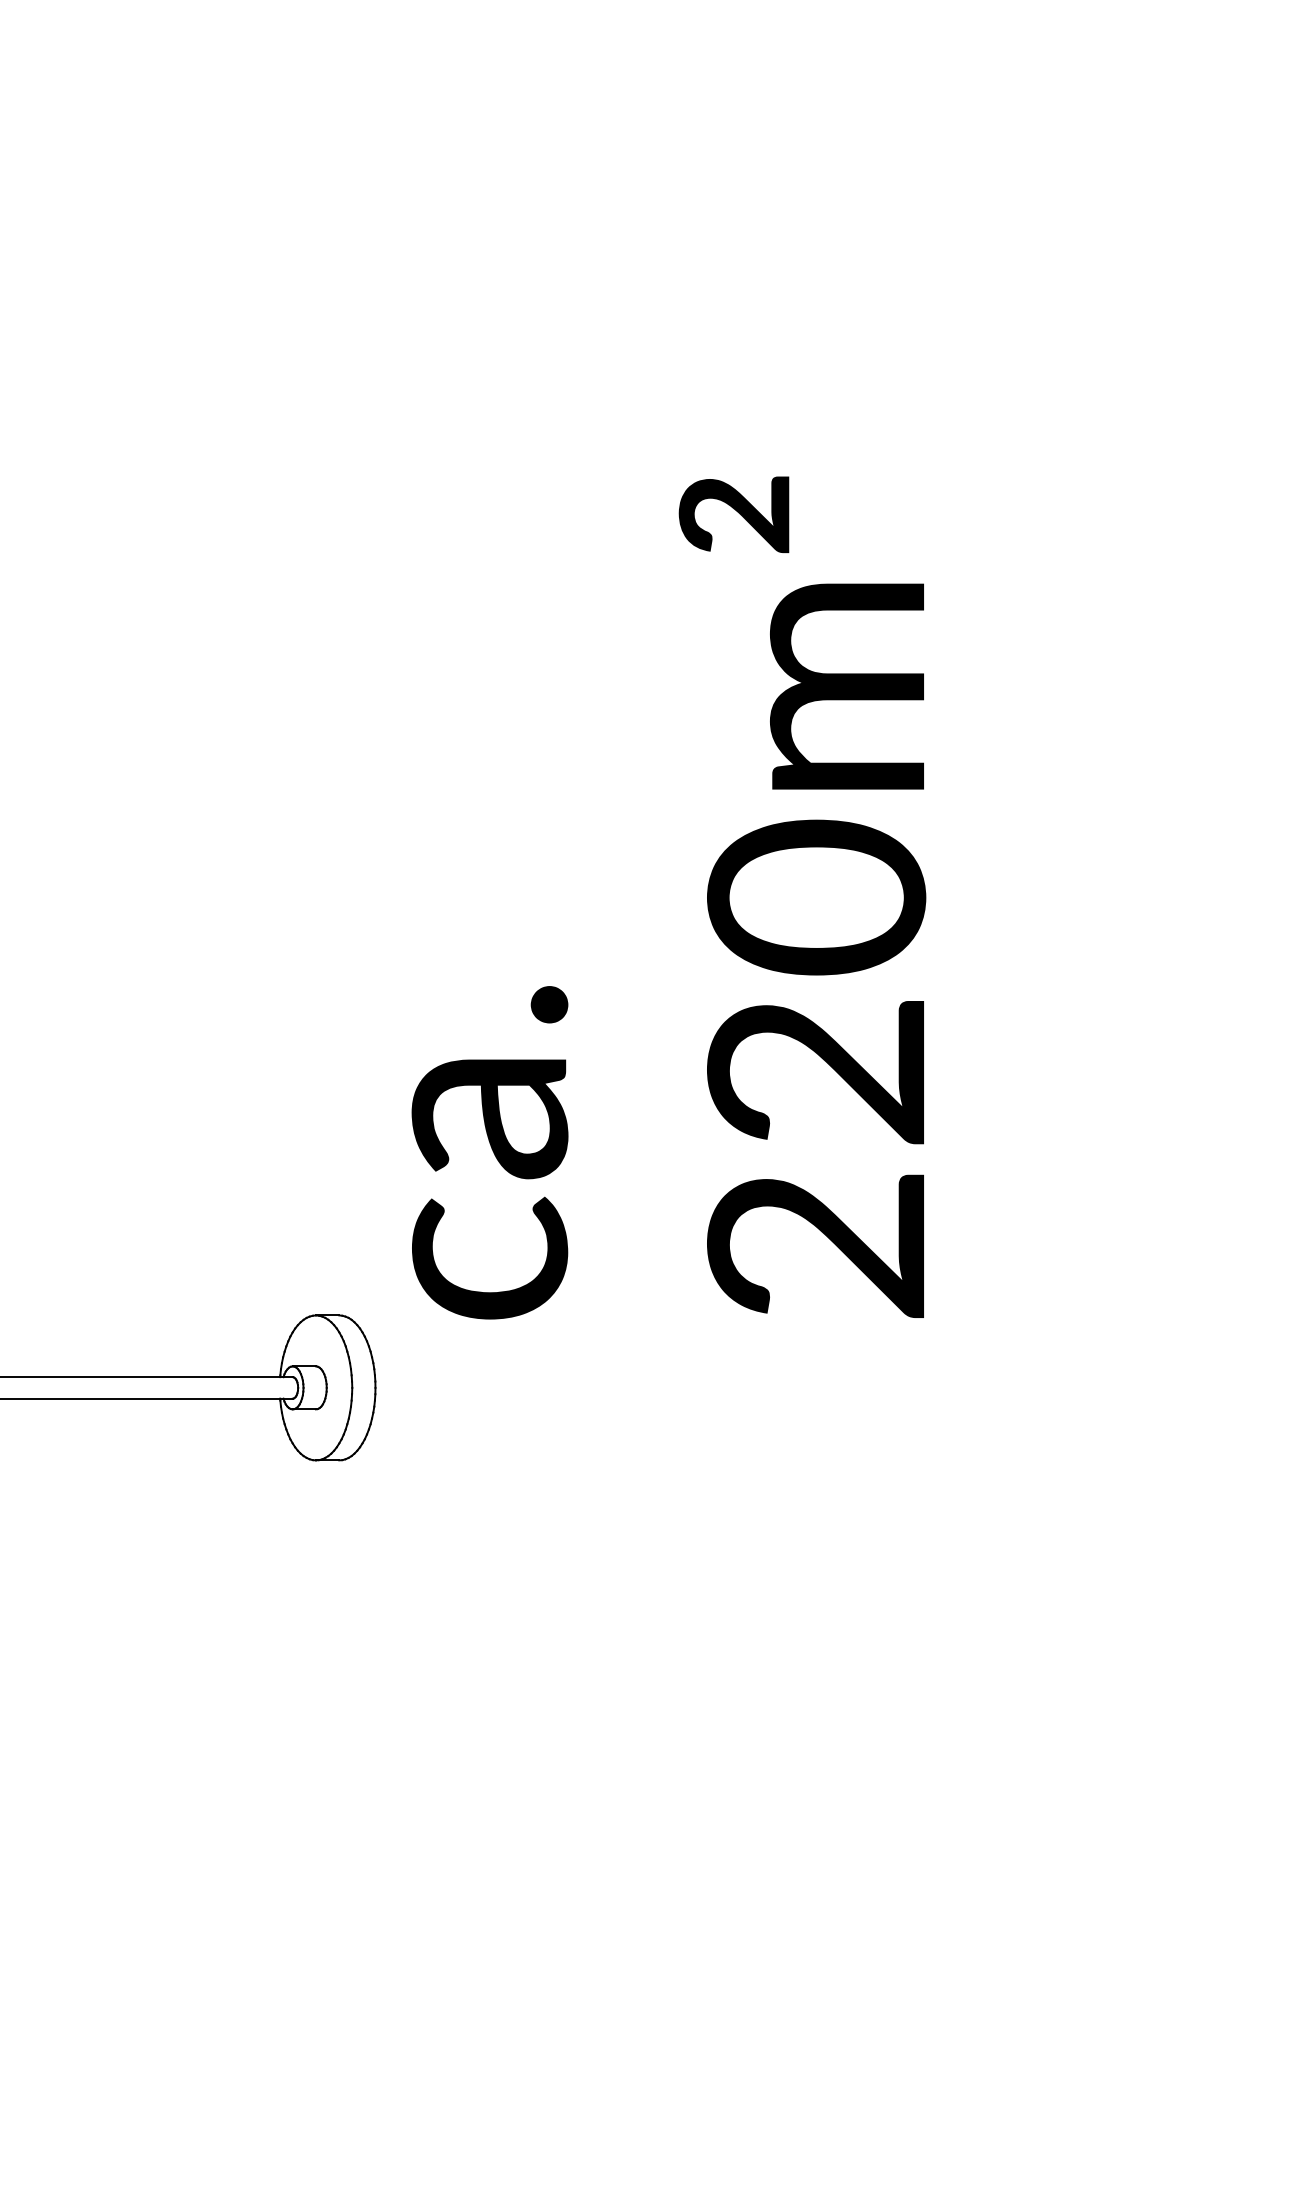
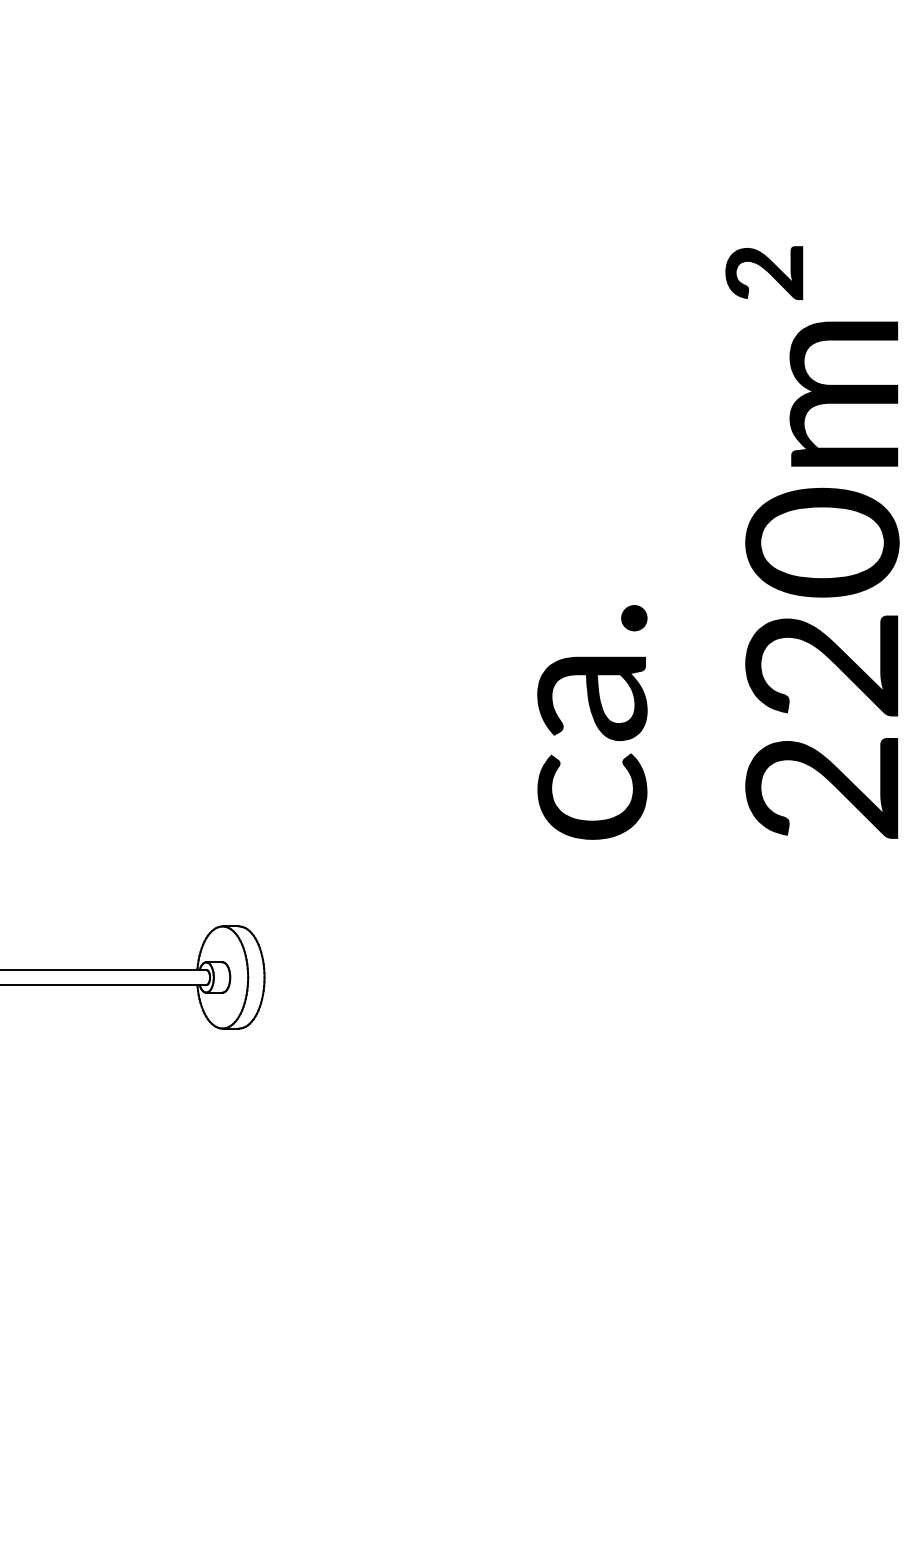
text: (668, 897) -> (718, 542), moved

